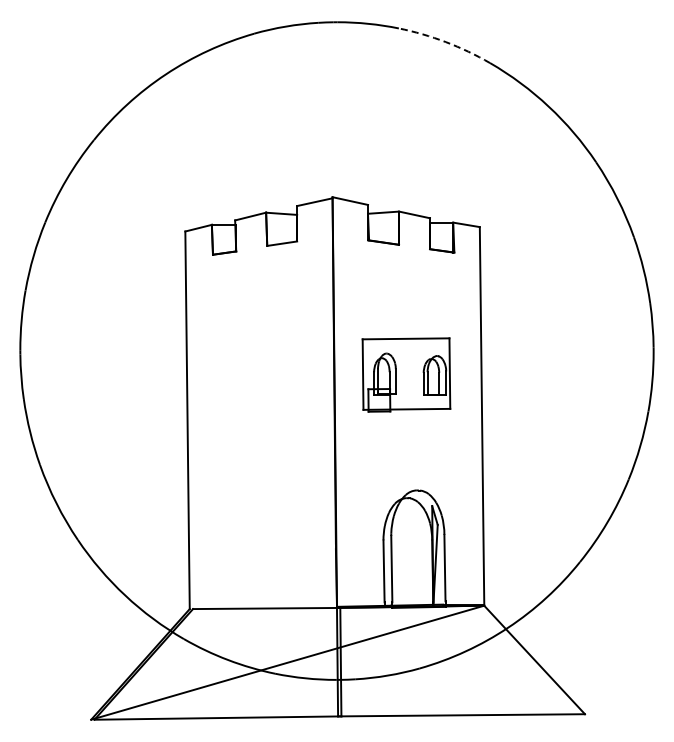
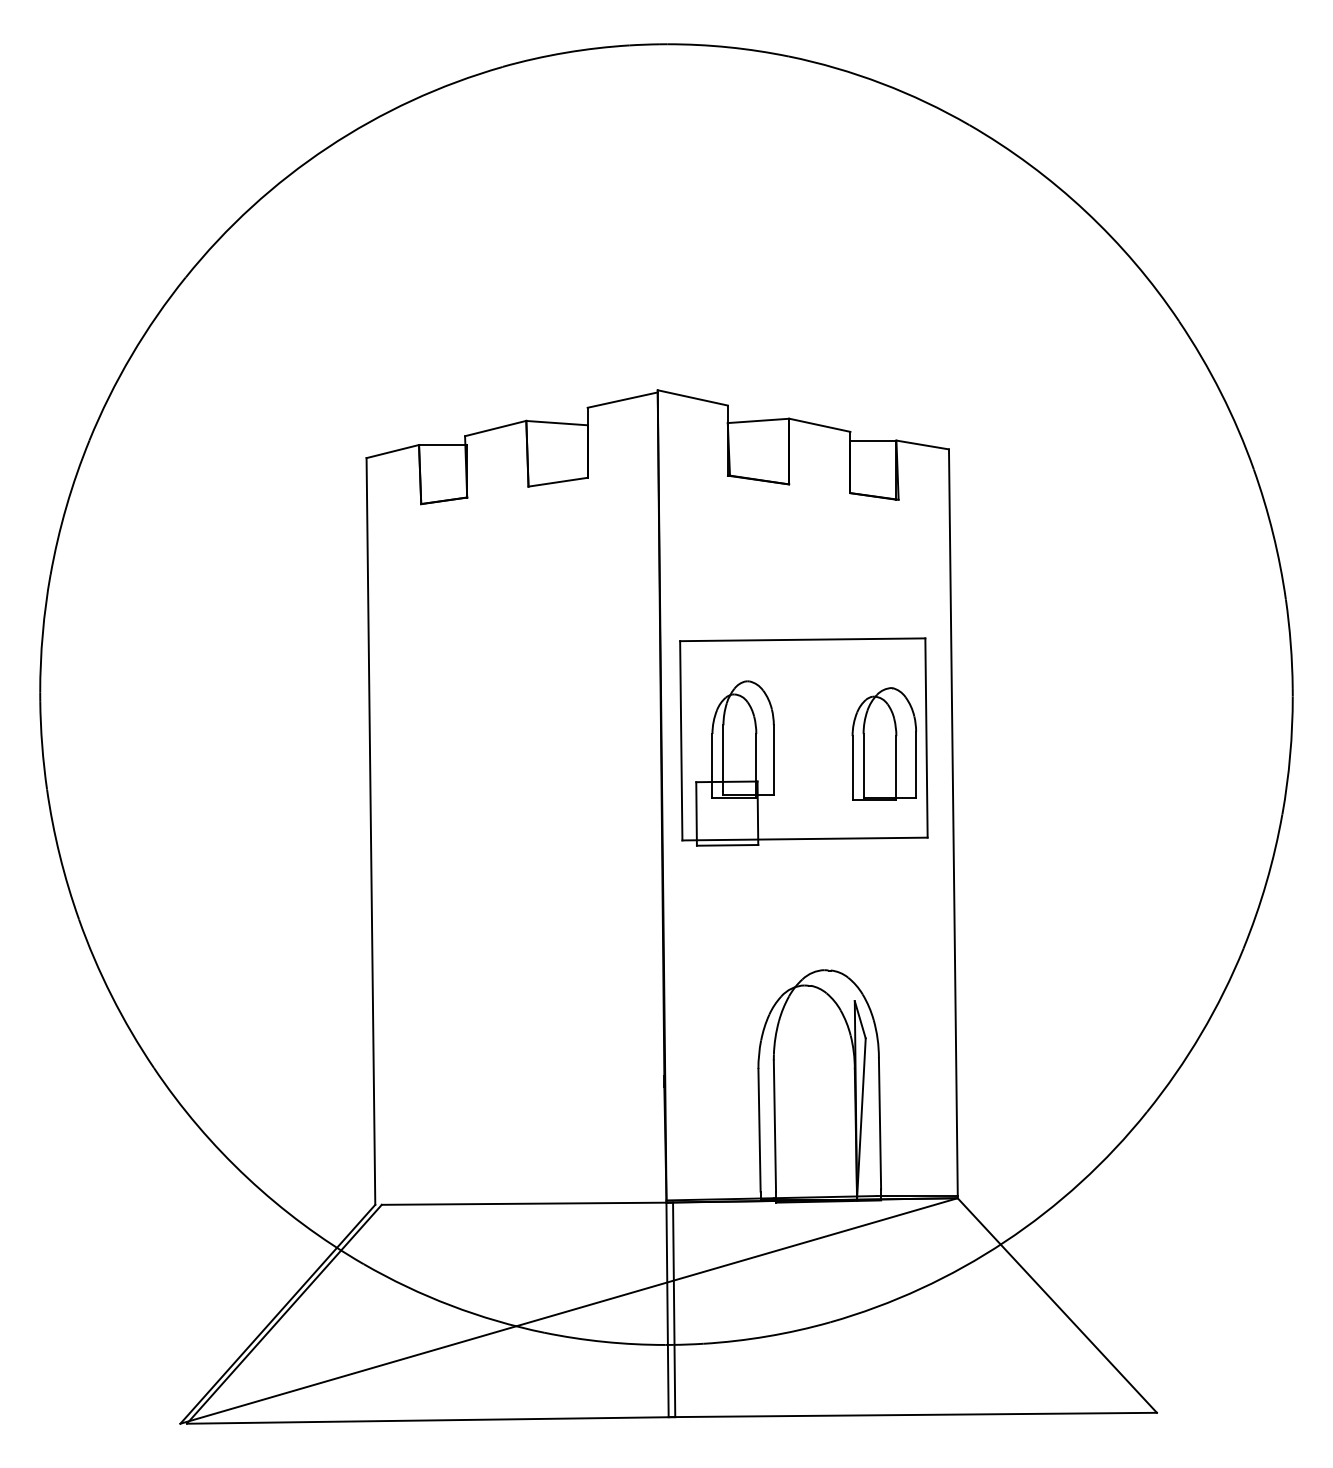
arc: (445, 42) -> (881, 84), dashed -> solid
part: (406, 374) -> (803, 740), size x1.43

